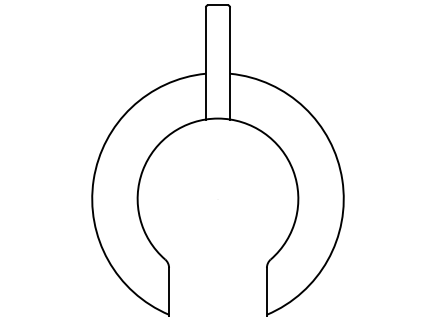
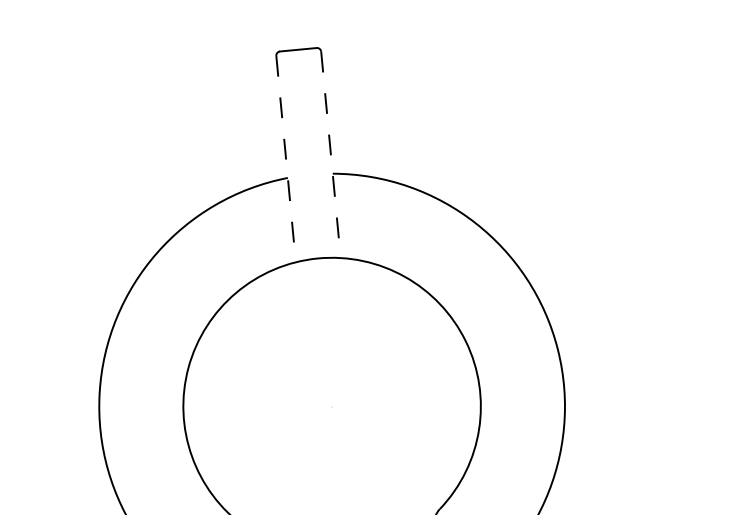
line: (205, 63) -> (285, 159), solid -> dashed
line: (230, 63) -> (331, 154), solid -> dashed

